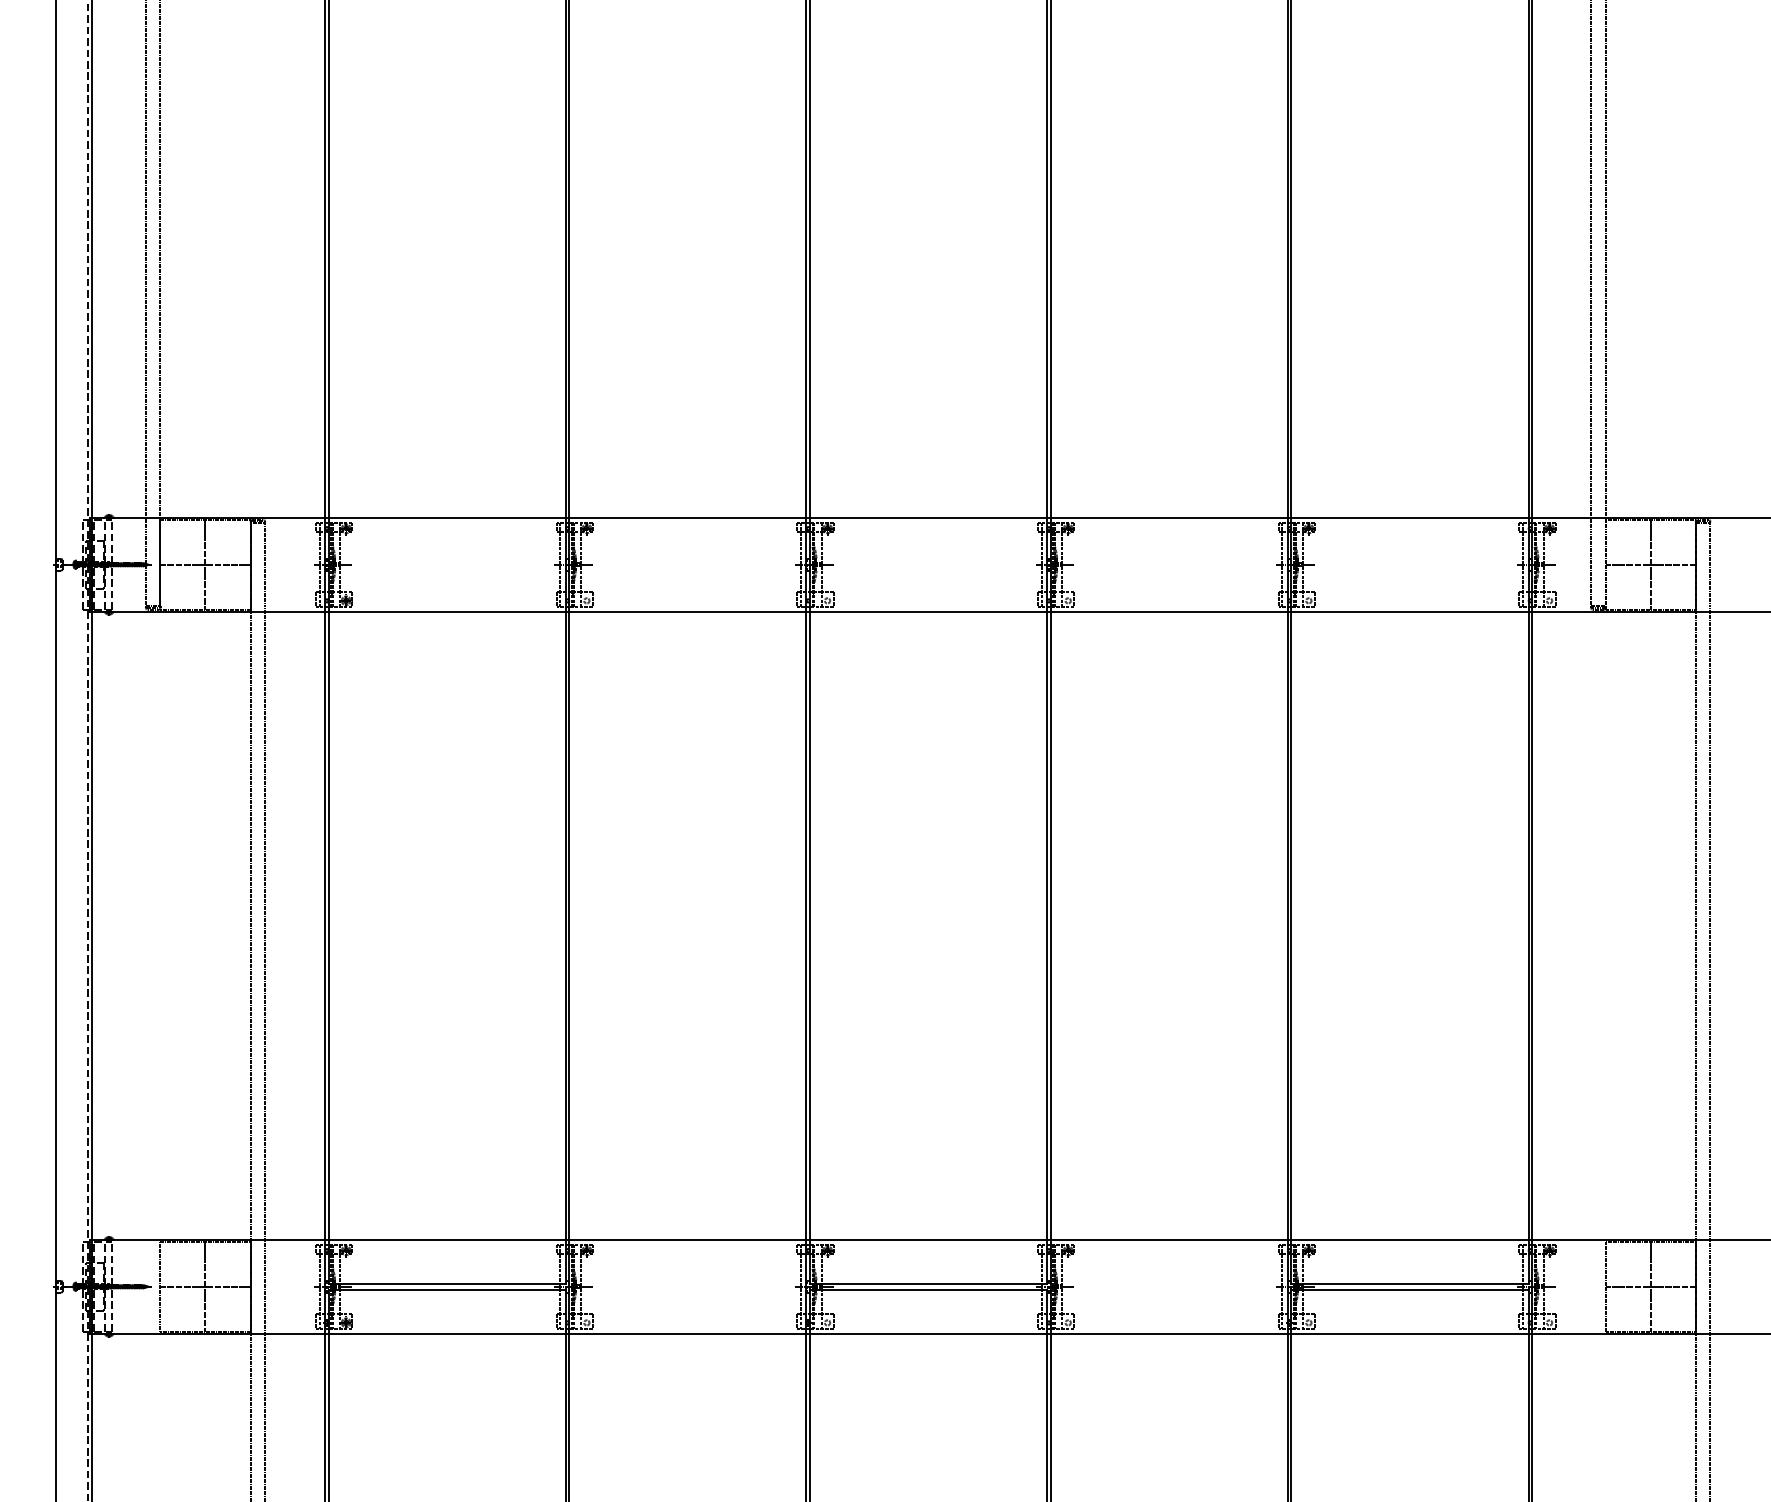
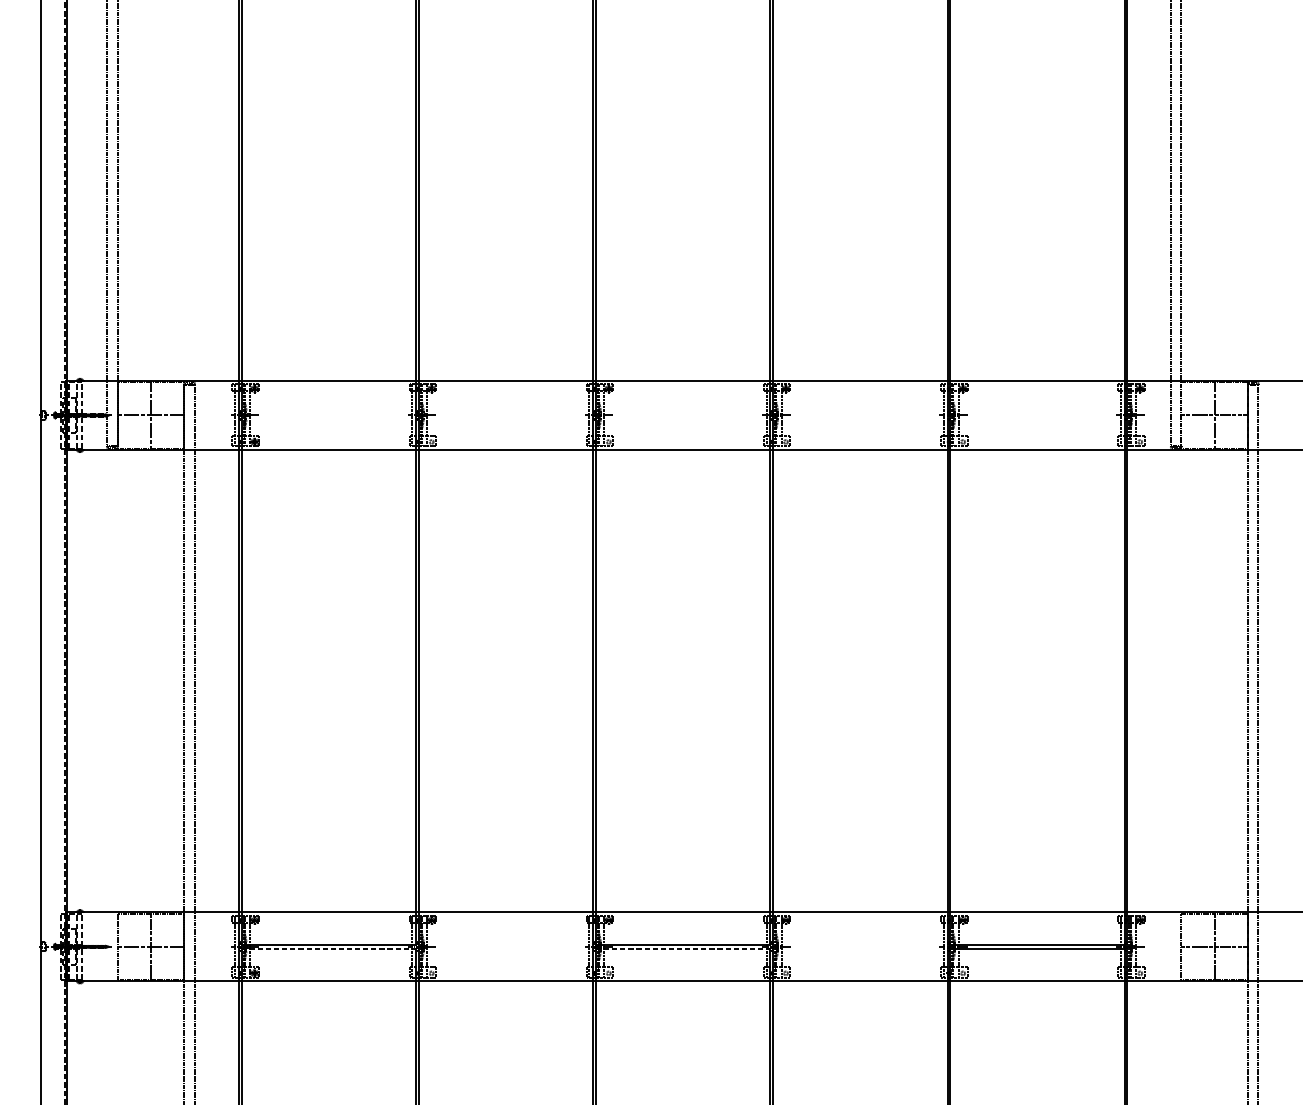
line: (447, 1289) -> (329, 948), solid -> dashed
line: (928, 1289) -> (683, 948), solid -> dashed

